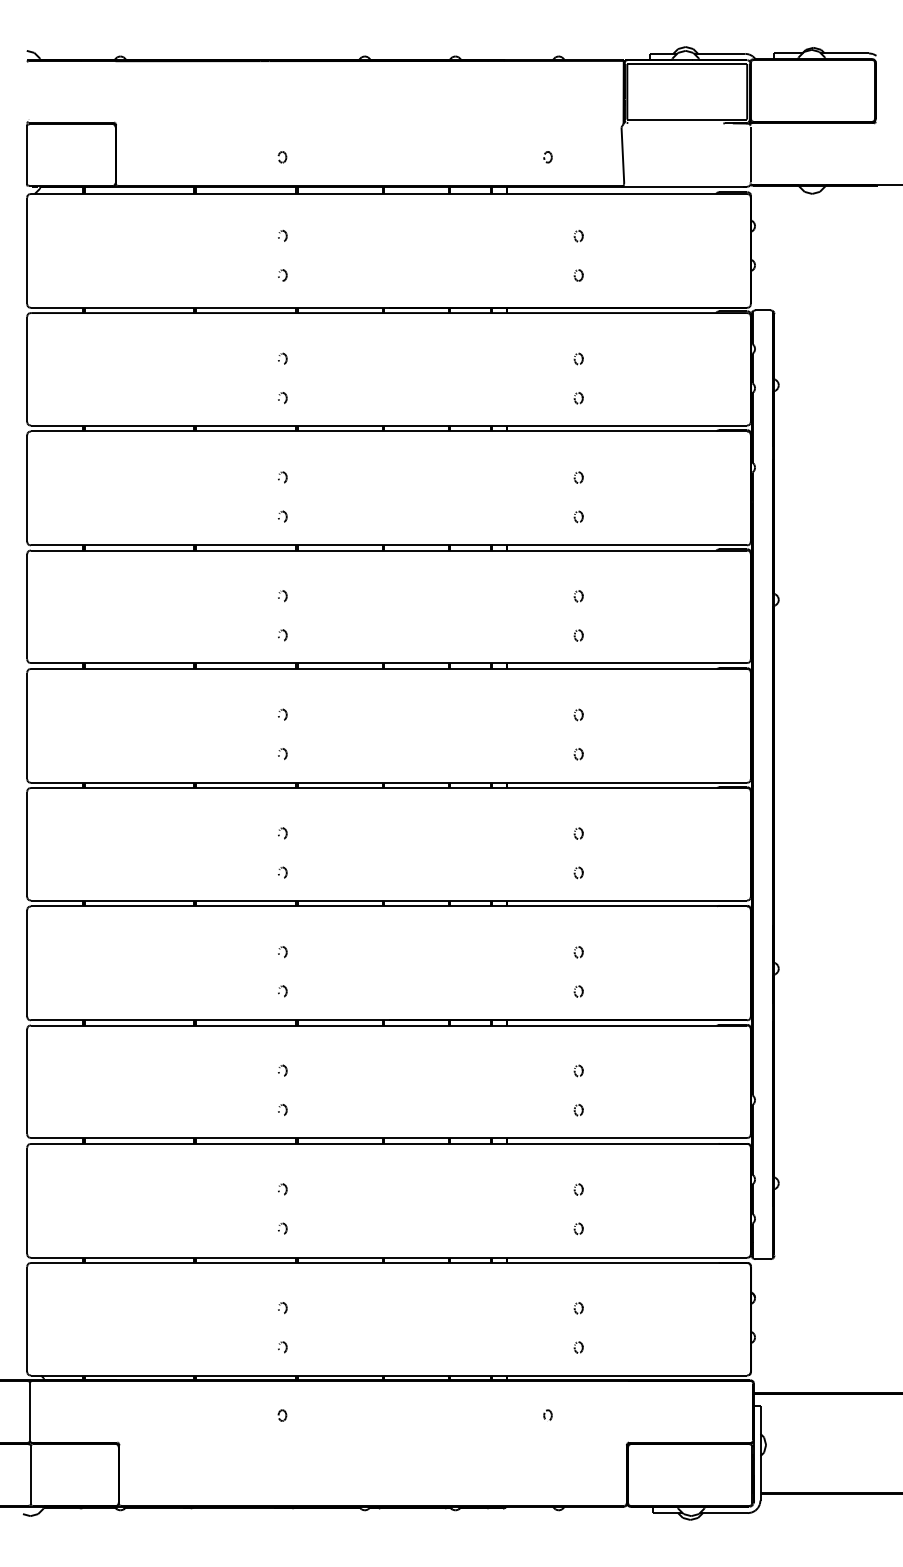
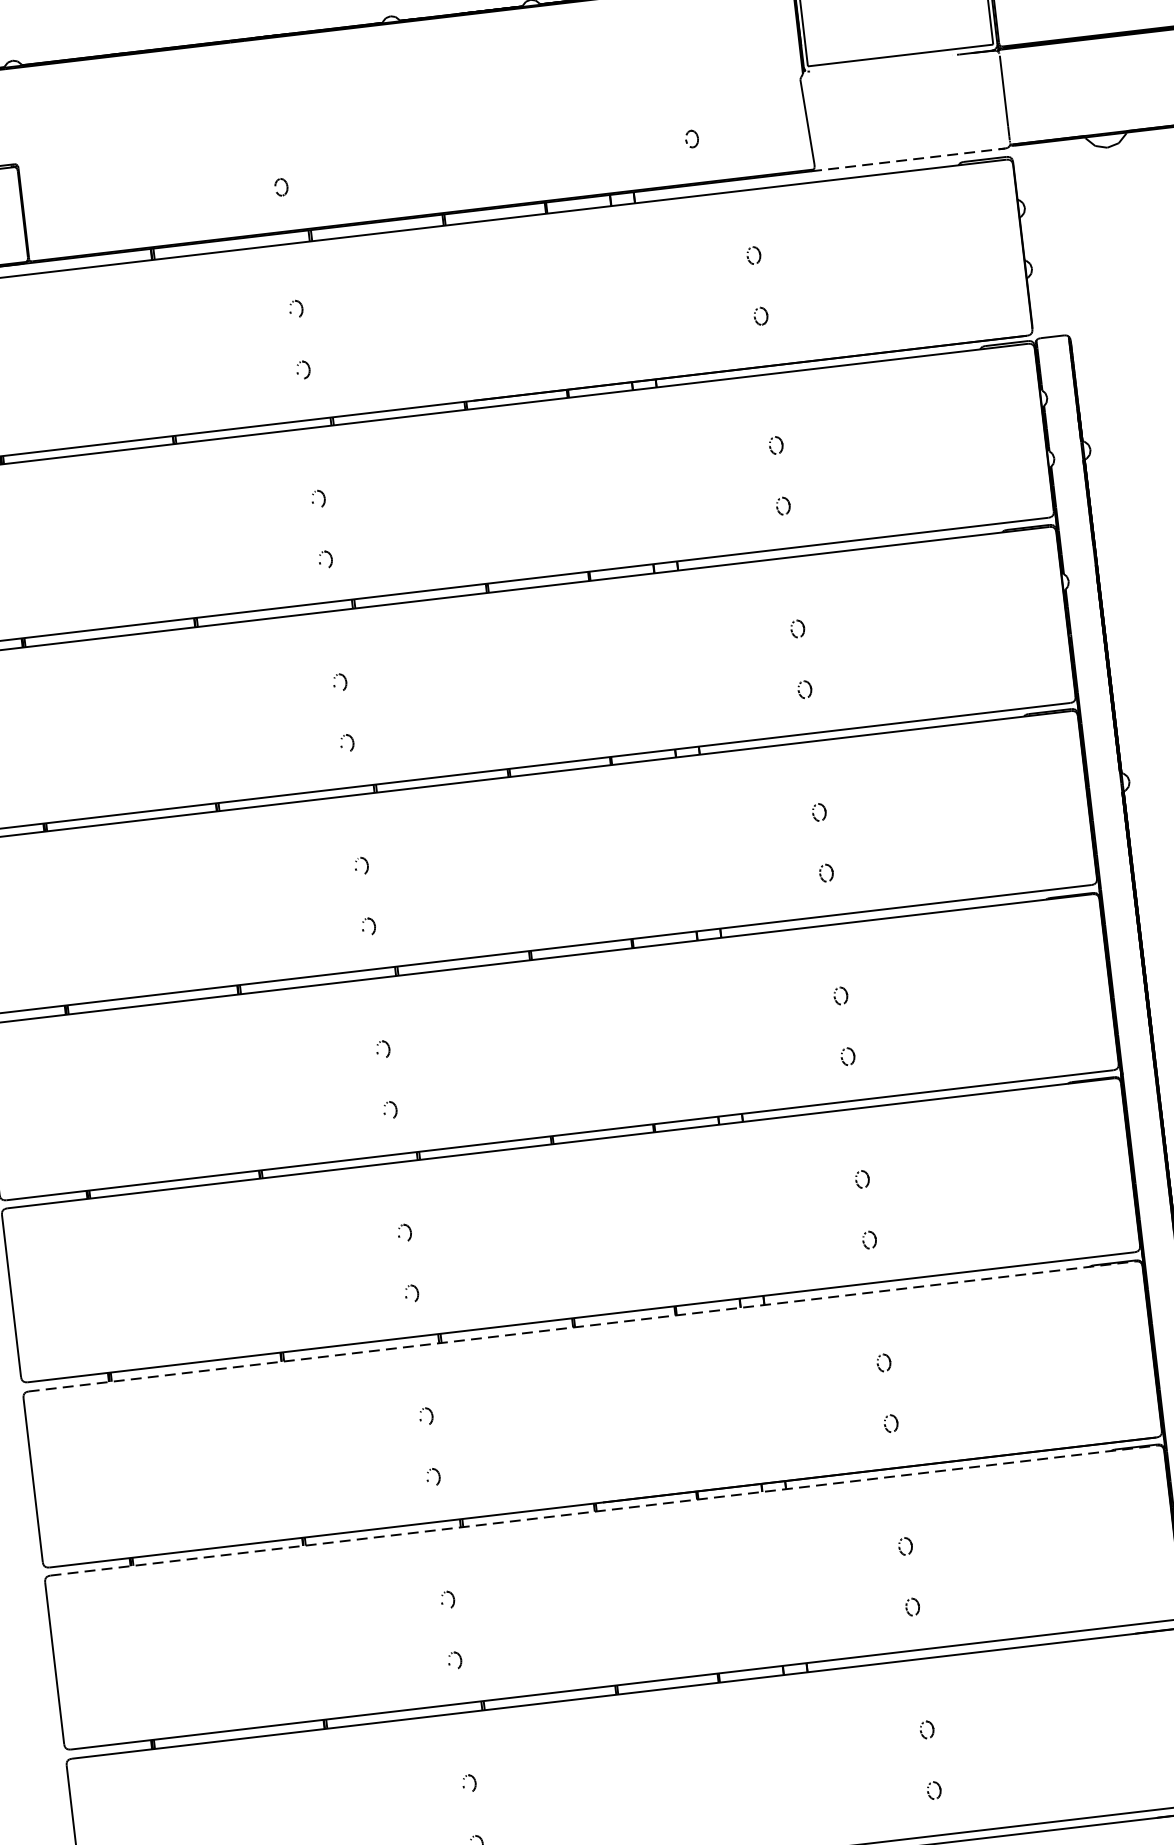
line: (684, 186) -> (908, 159), solid -> dashed
line: (388, 906) -> (581, 1326), solid -> dashed
line: (389, 1025) -> (604, 1510), solid -> dashed

